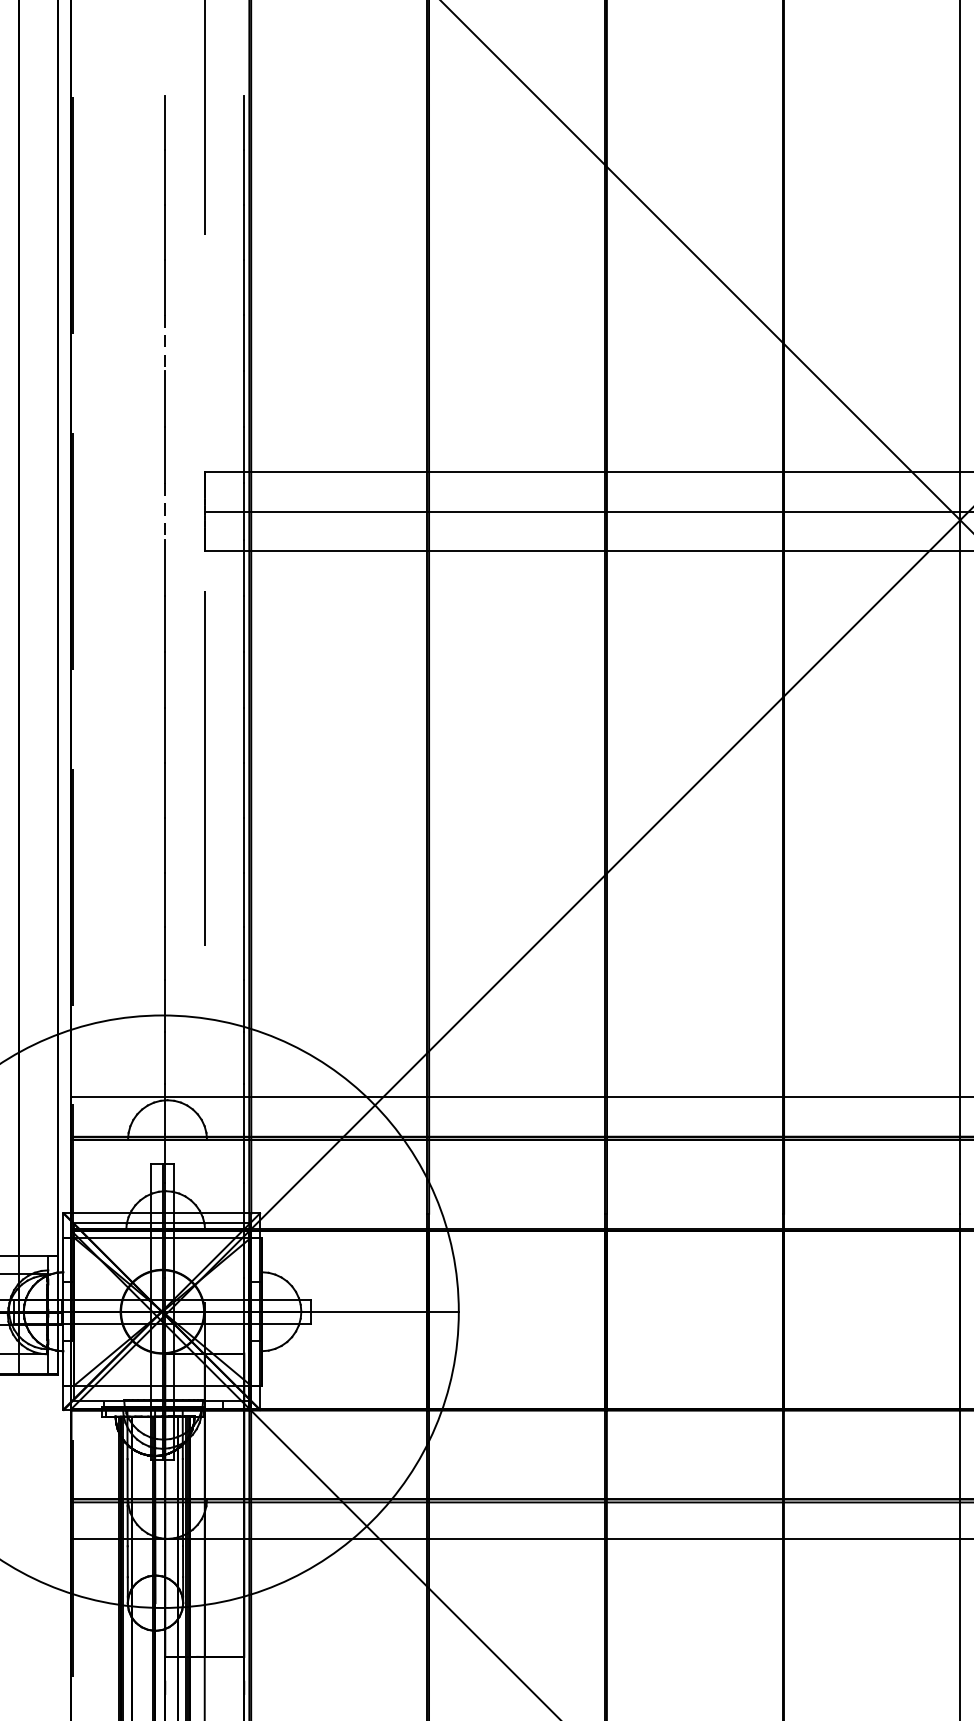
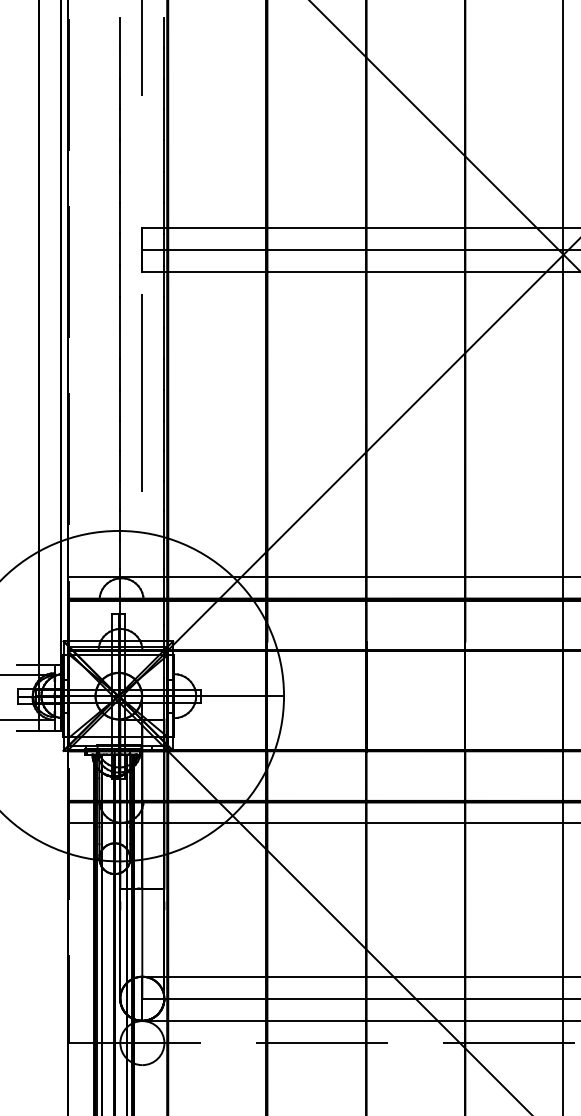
line: (165, 342) -> (120, 155), dashed -> solid
line: (165, 510) -> (120, 249), dashed -> solid

